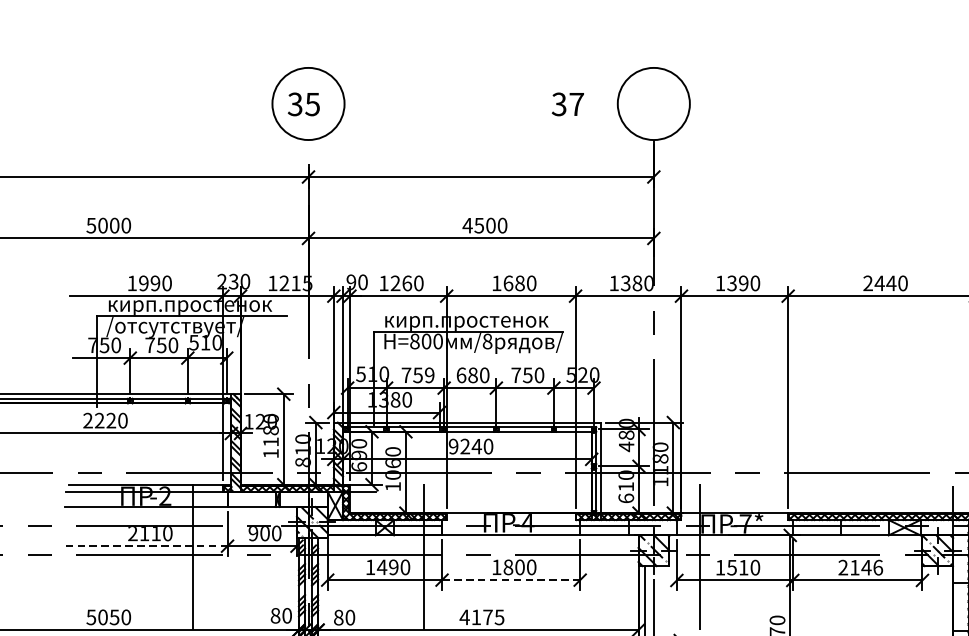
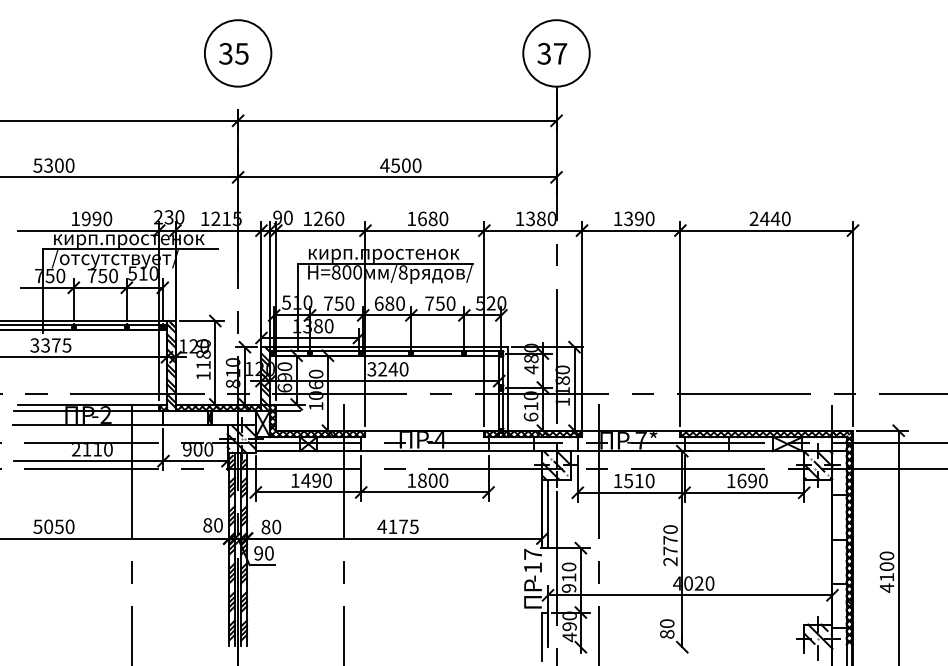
text: (568, 104) -> (552, 53), moved
text: (102, 225) -> (48, 165), 5000 -> 5300
text: (429, 375) -> (349, 303), 759 -> 750
text: (105, 420) -> (50, 345), 2220 -> 3375
text: (453, 446) -> (371, 369), 9240 -> 3240
line: (146, 546) -> (88, 461), dashed -> solid
text: (859, 567) -> (746, 480), 2146 -> 1690
line: (510, 580) -> (424, 492), dashed -> solid

